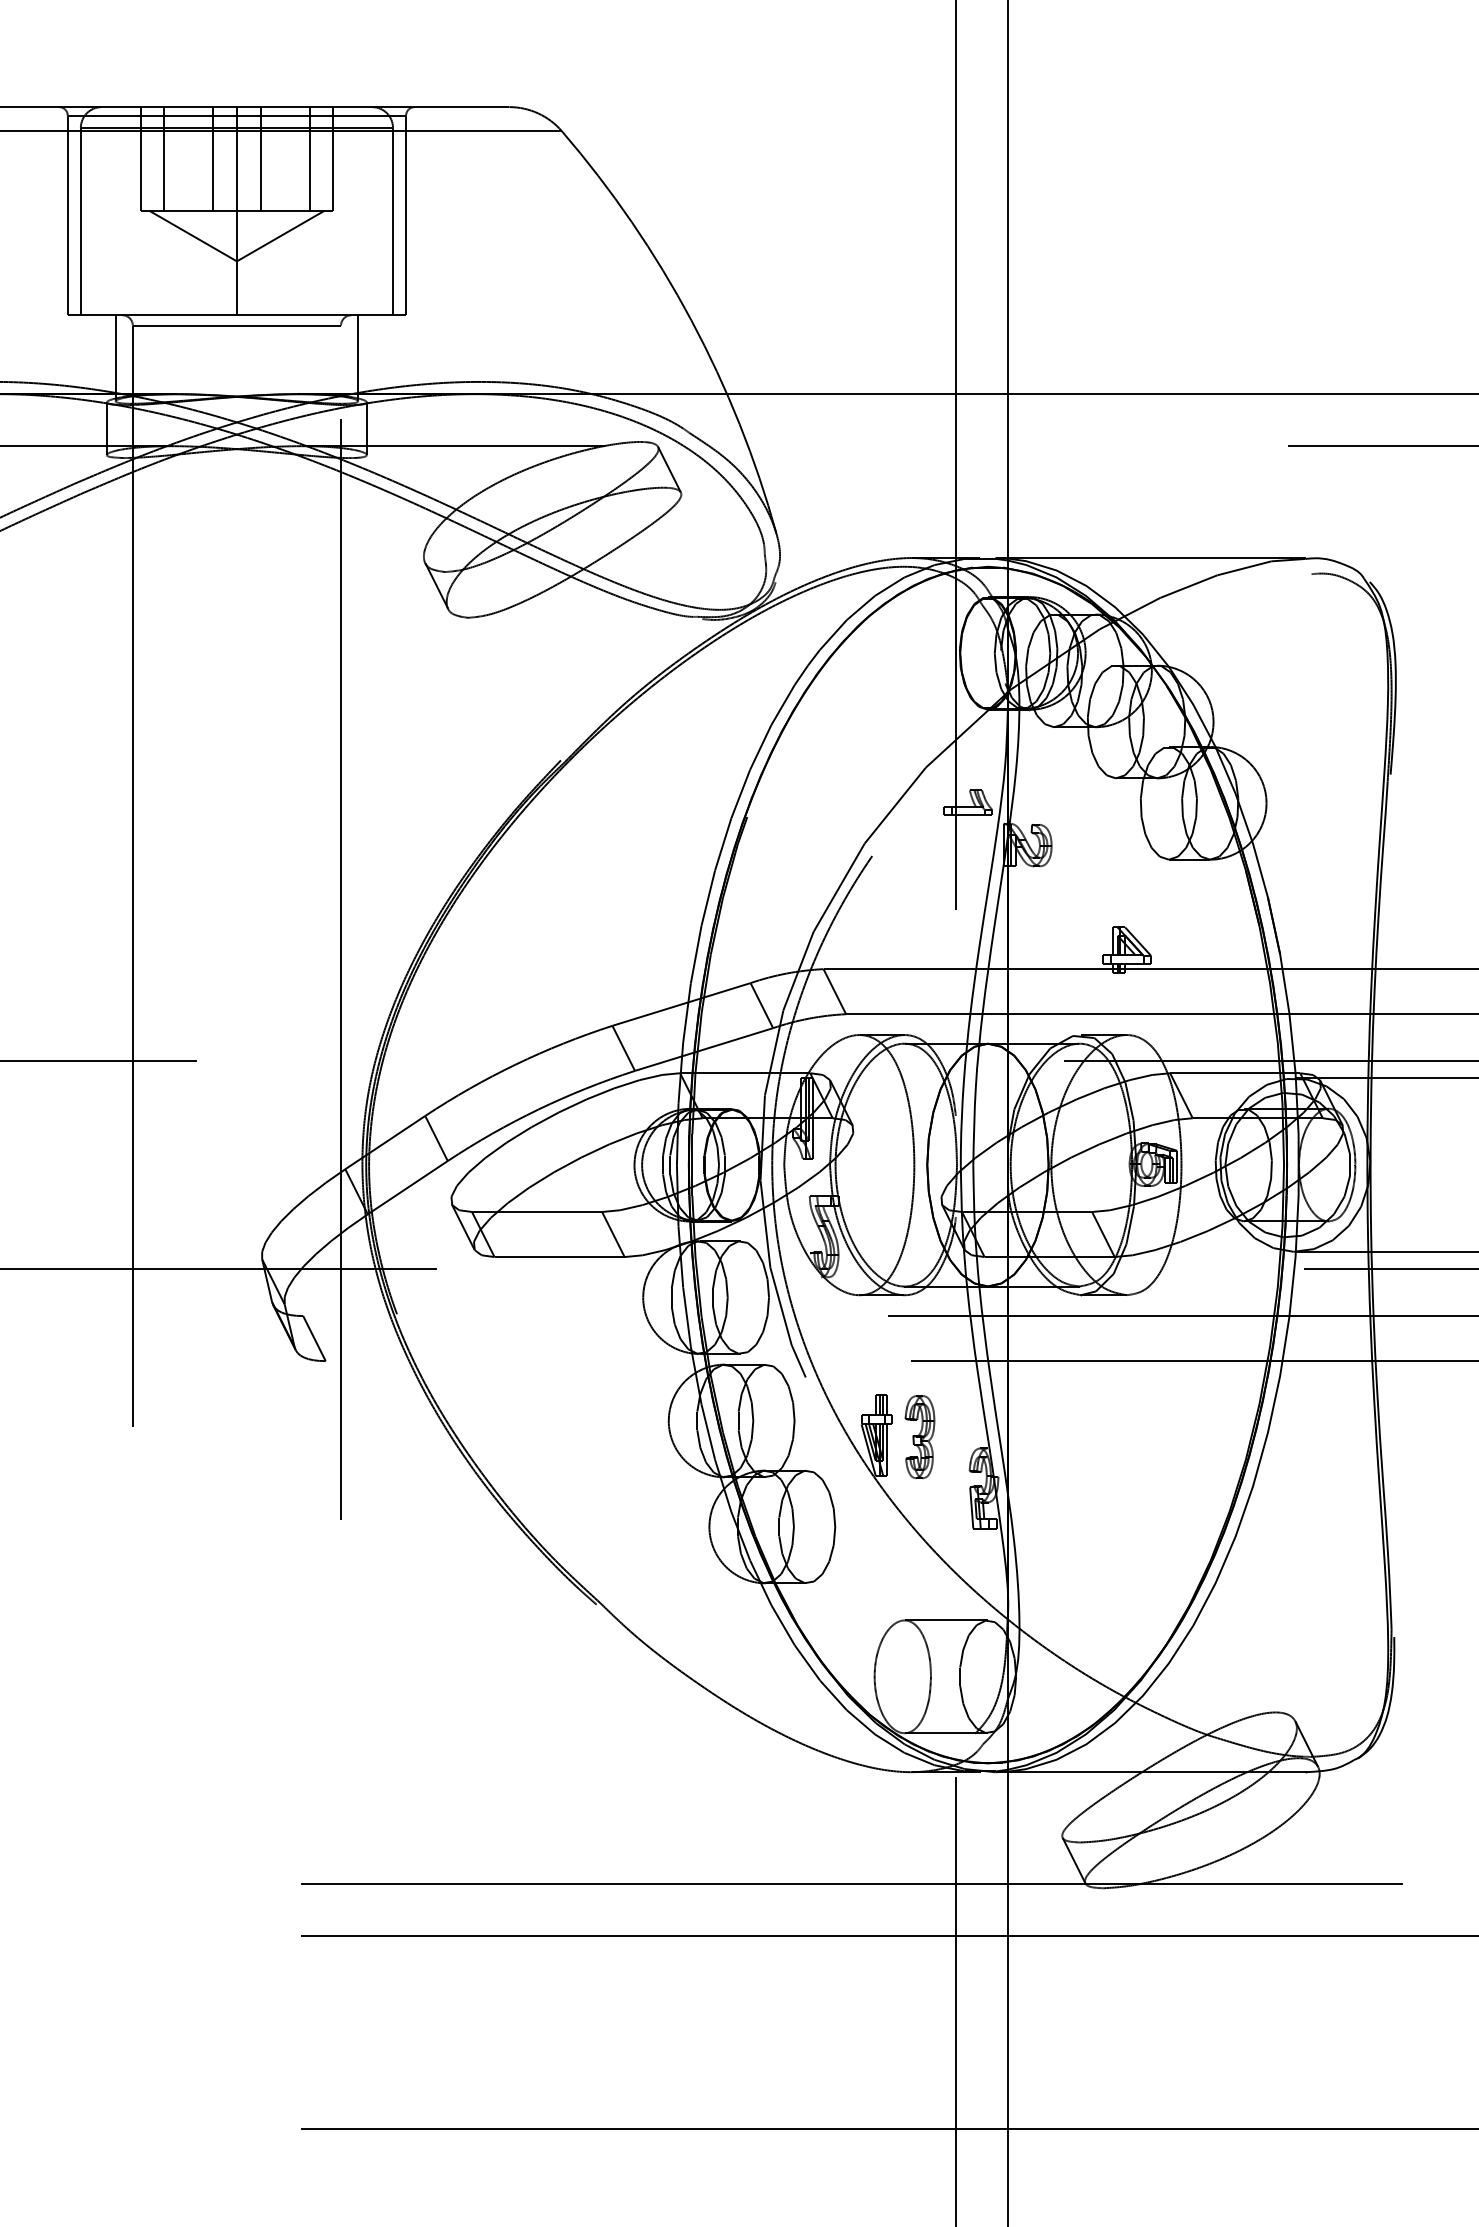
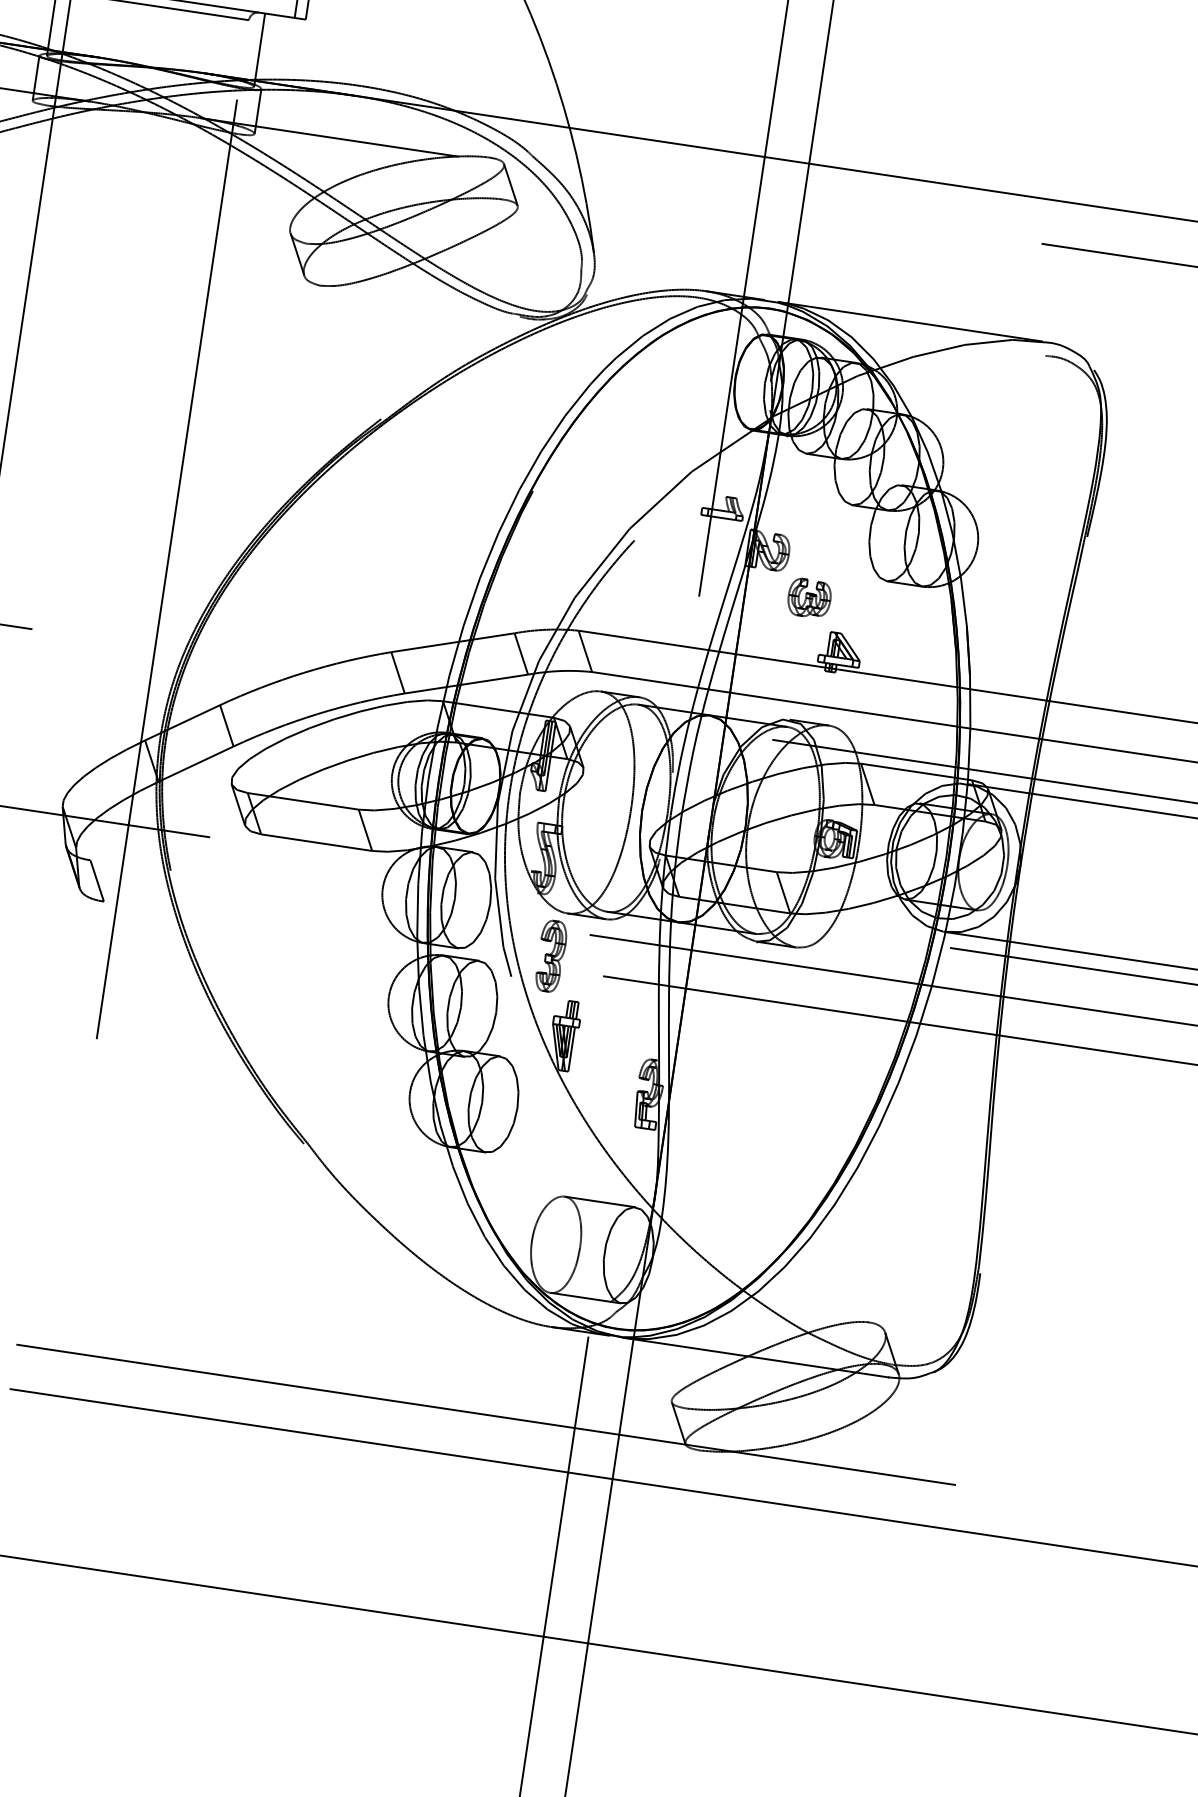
part: (1082, 892) -> (809, 598), added
part: (919, 1437) -> (550, 956), moved

